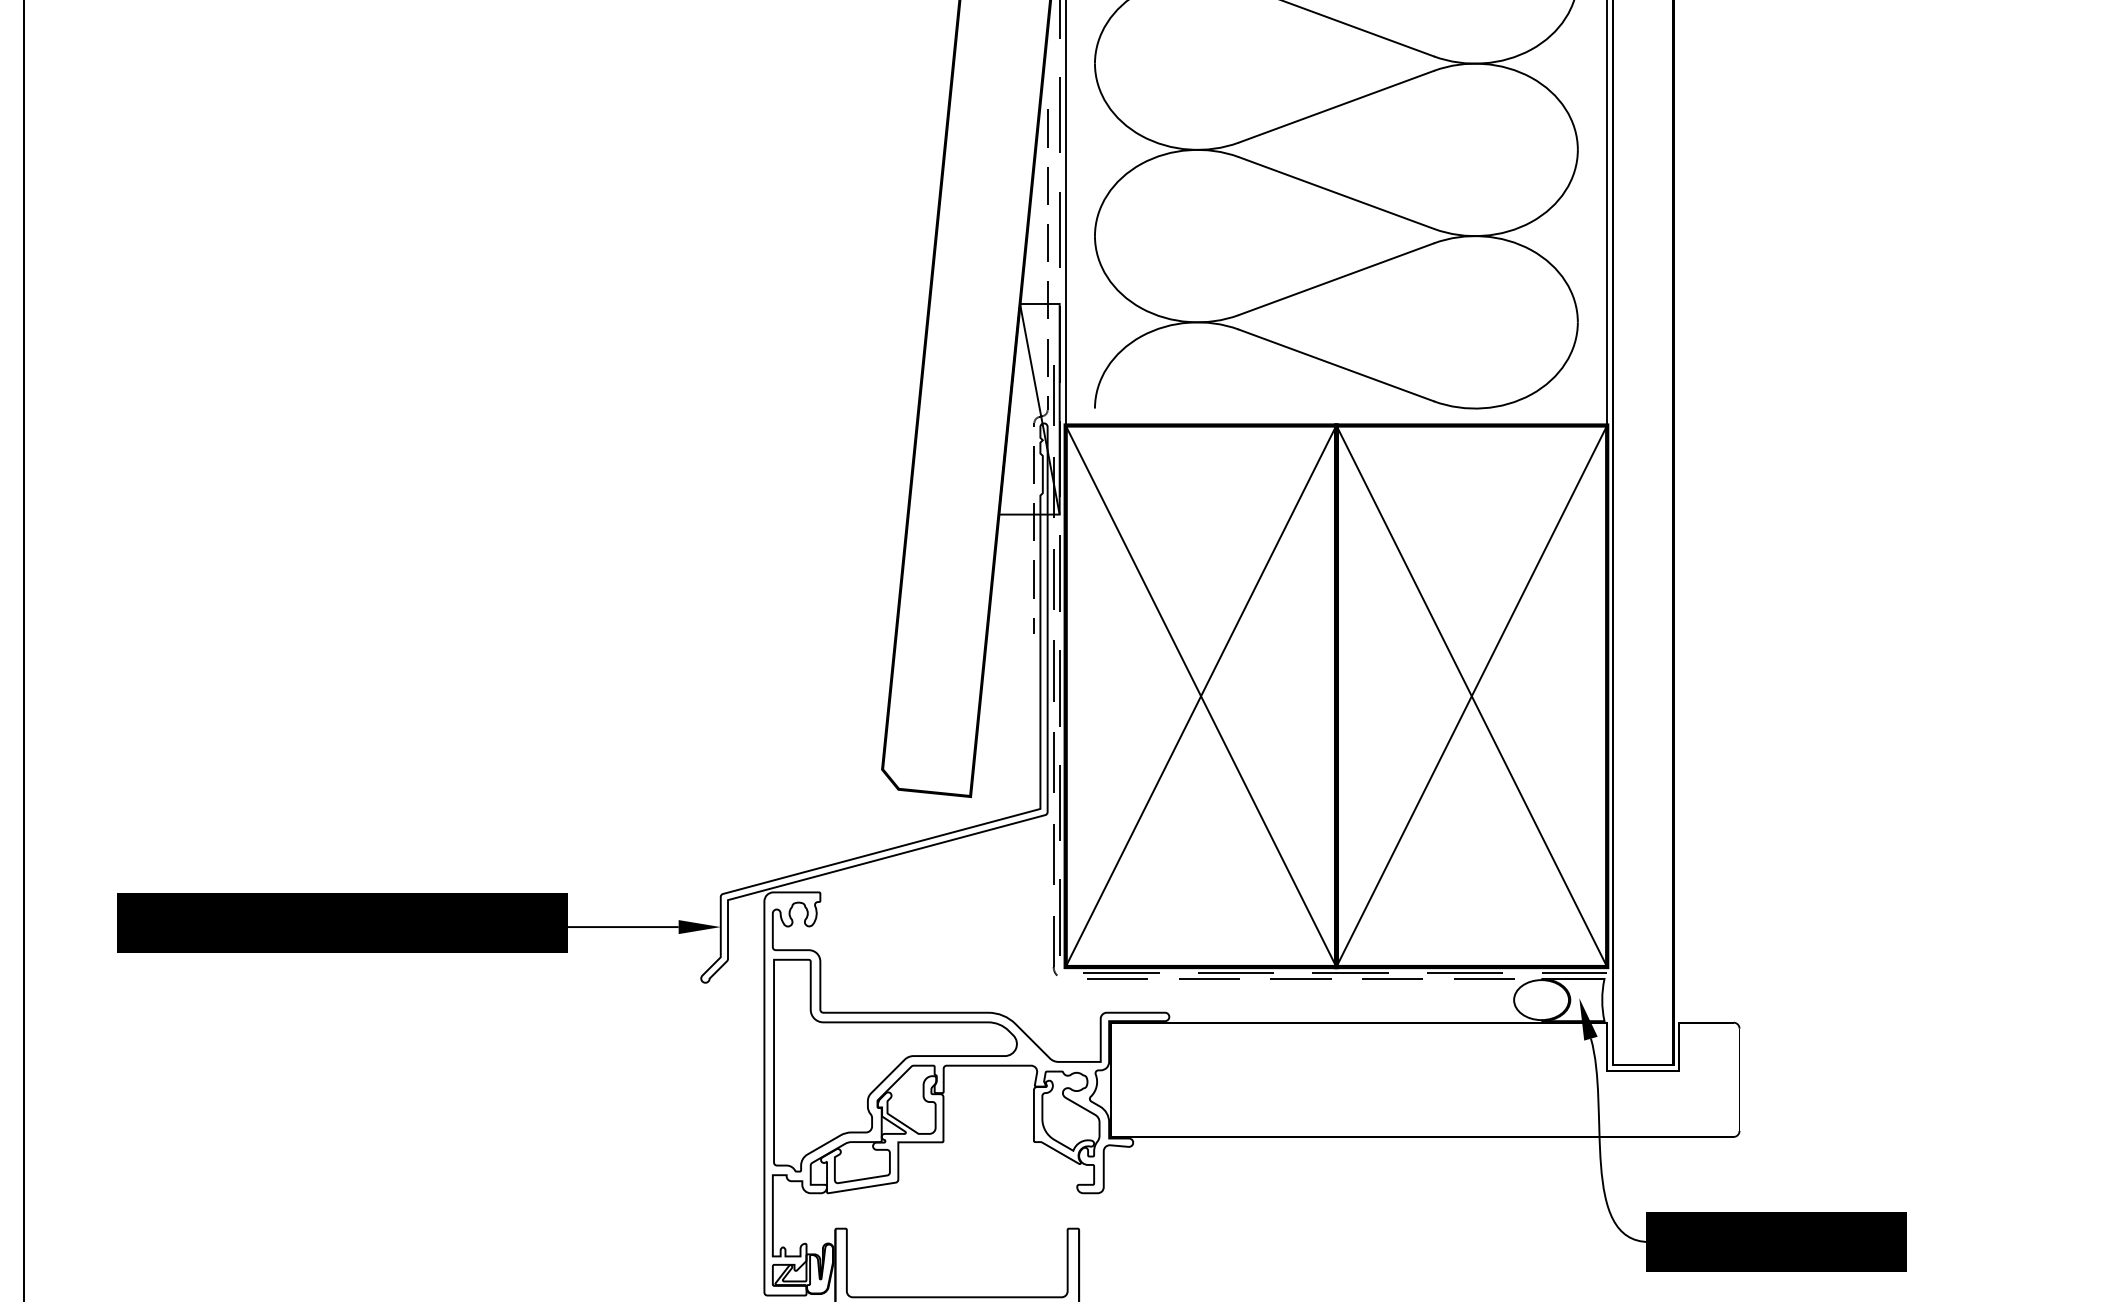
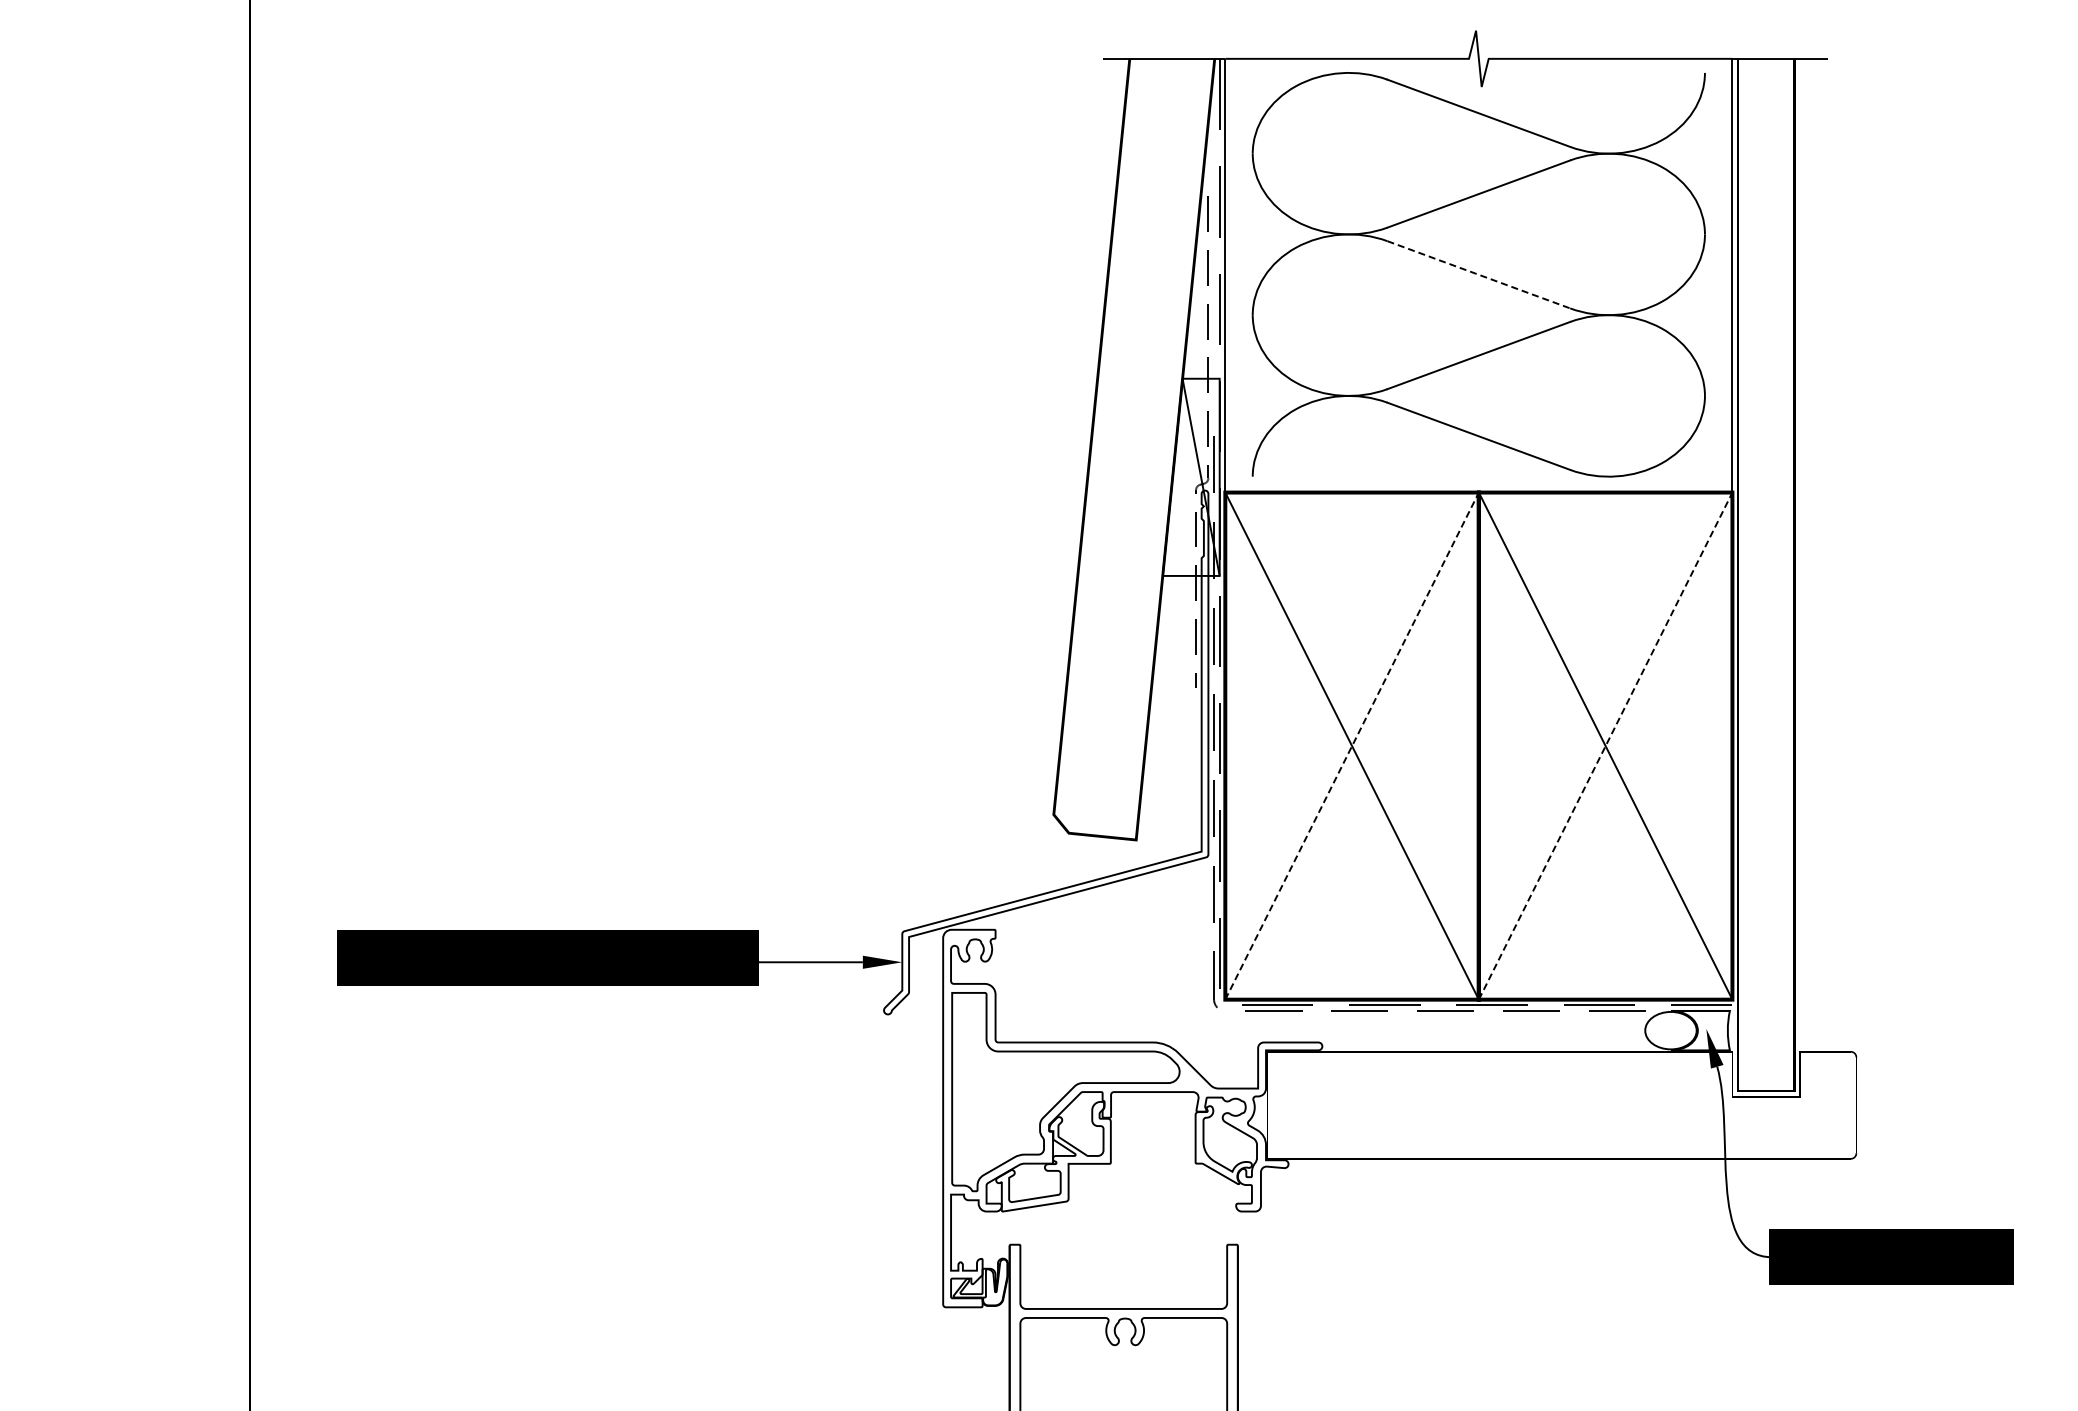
line: (1337, 192) -> (1479, 274), solid -> dashed
line: (1201, 695) -> (1352, 745), solid -> dashed
line: (1471, 695) -> (1605, 745), solid -> dashed

